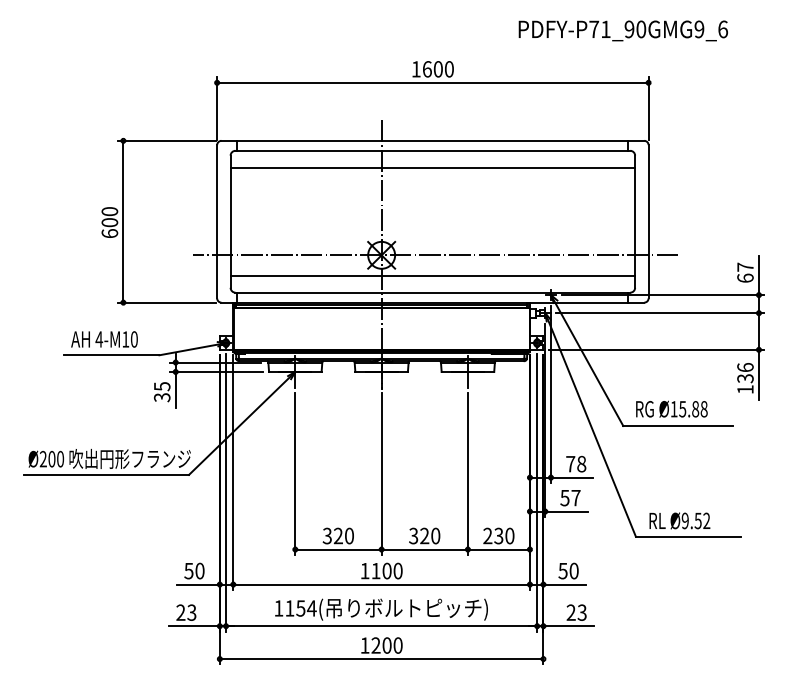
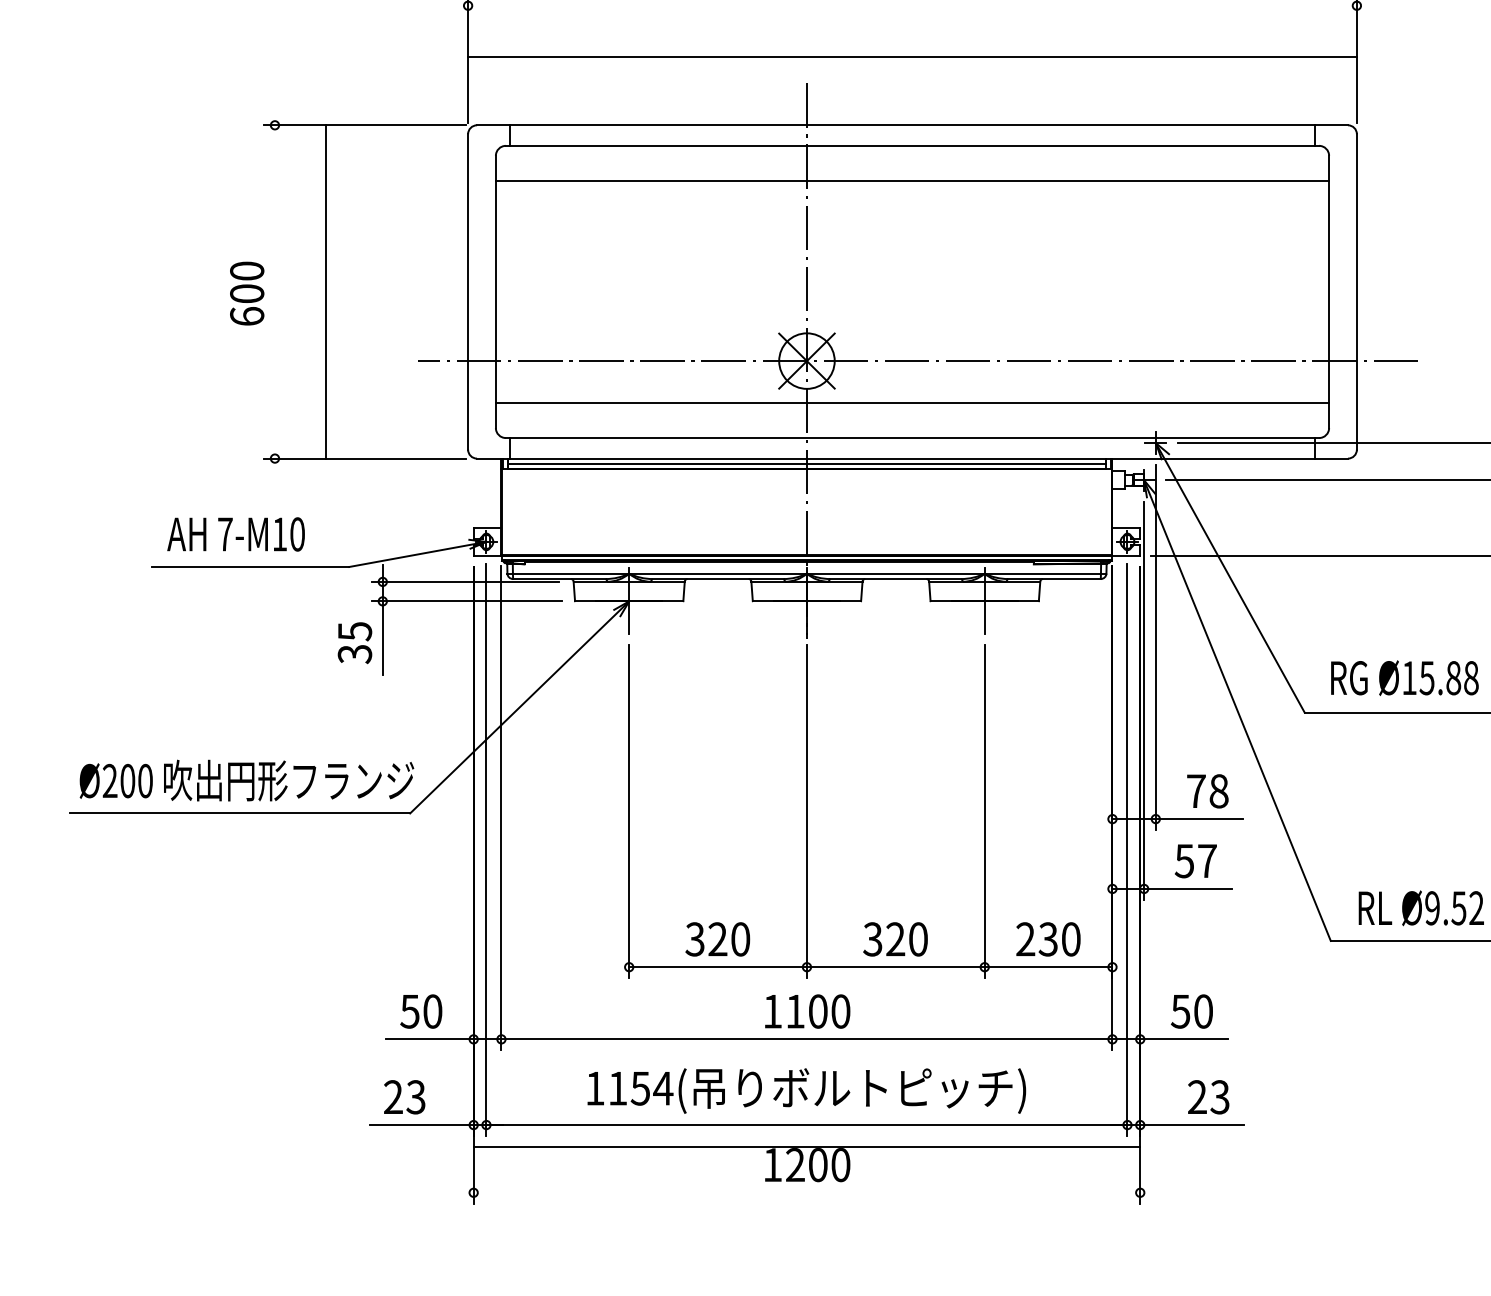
line: (432, 82) -> (911, 56), moved
line: (123, 221) -> (326, 291), moved
text: (99, 339) -> (225, 534), 4-M10 -> 7-M10
line: (381, 659) -> (806, 1148), moved

